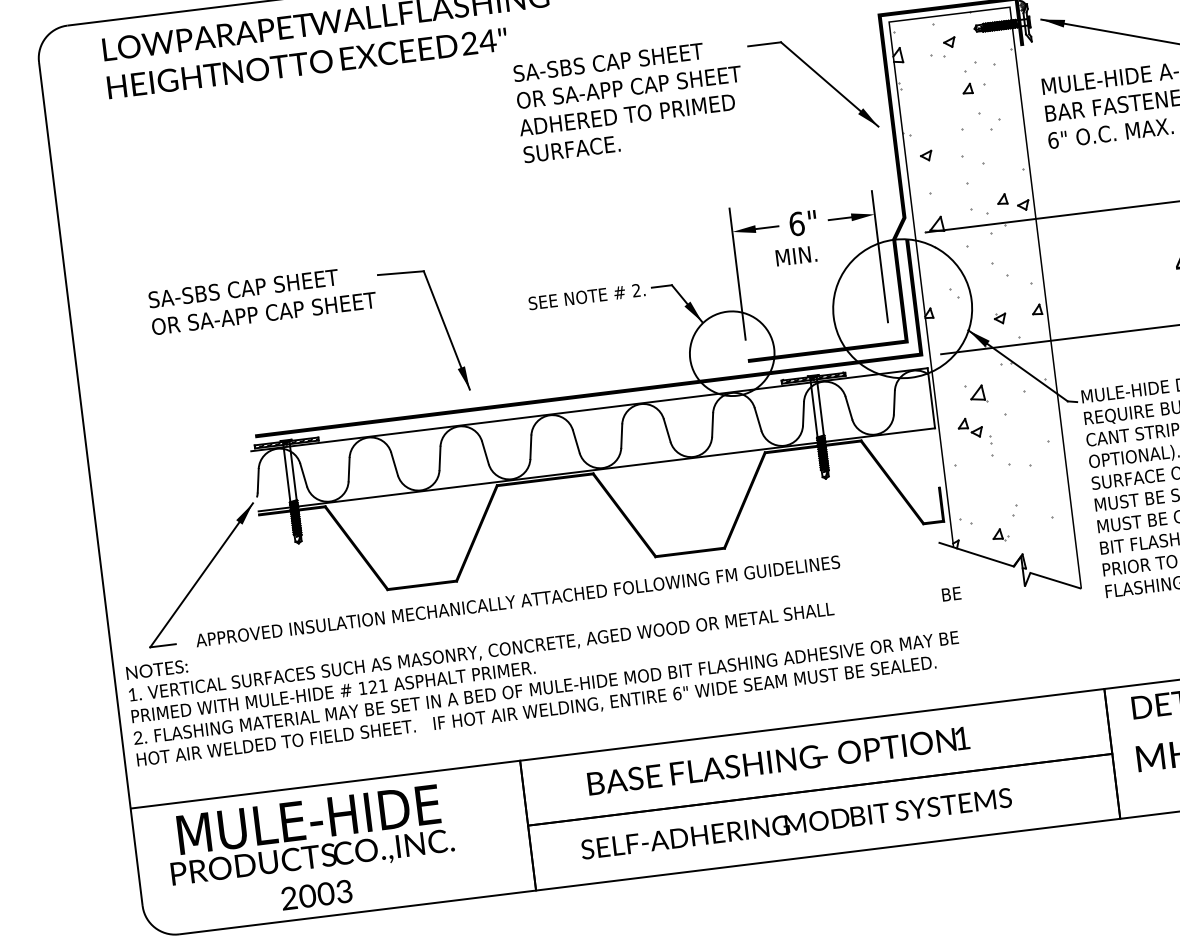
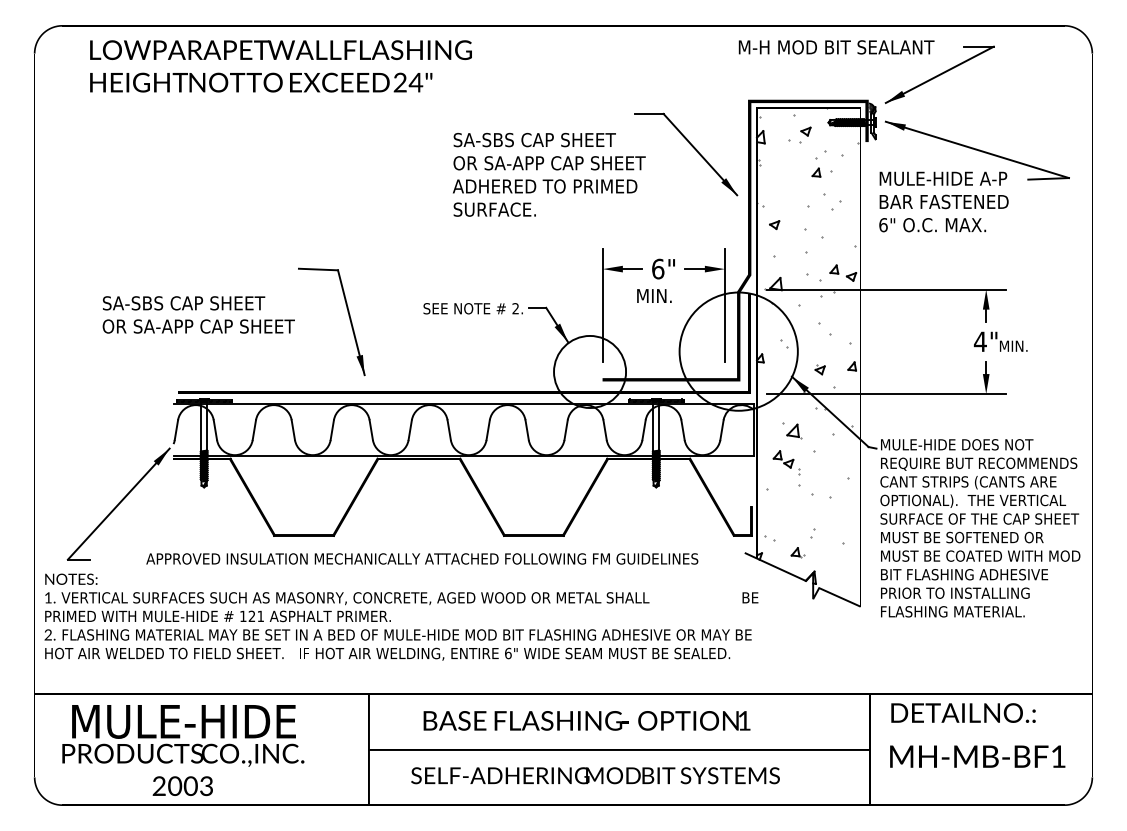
text: (630, 100) -> (549, 174), moved
text: (262, 299) -> (198, 314), moved
text: (518, 600) -> (422, 558), moved

